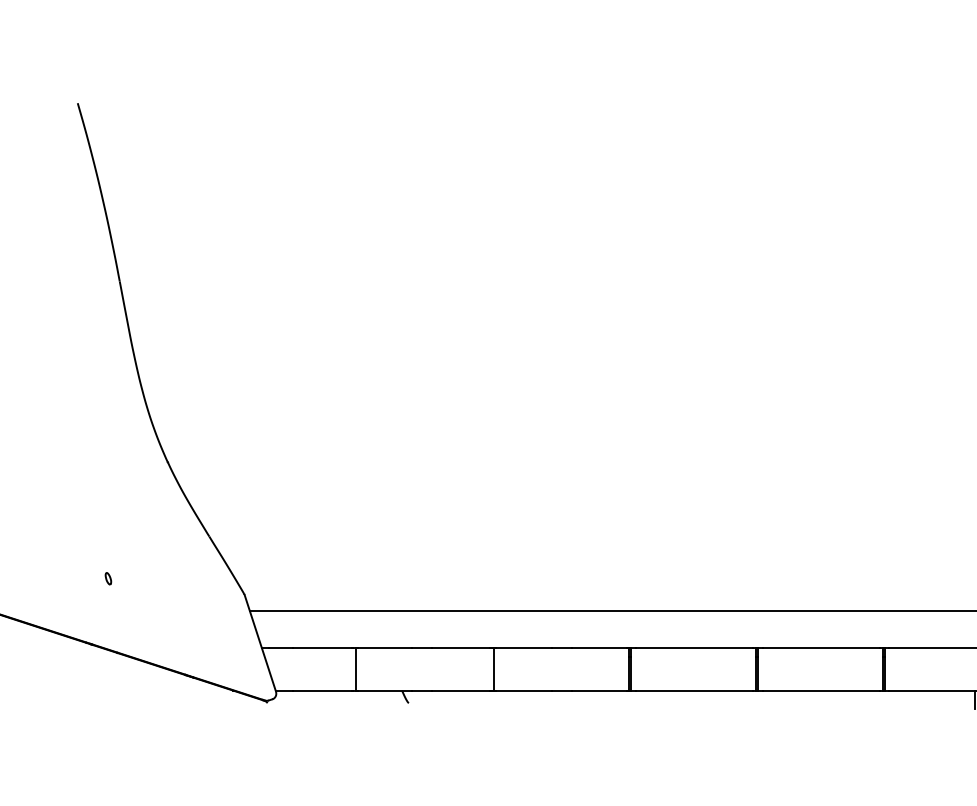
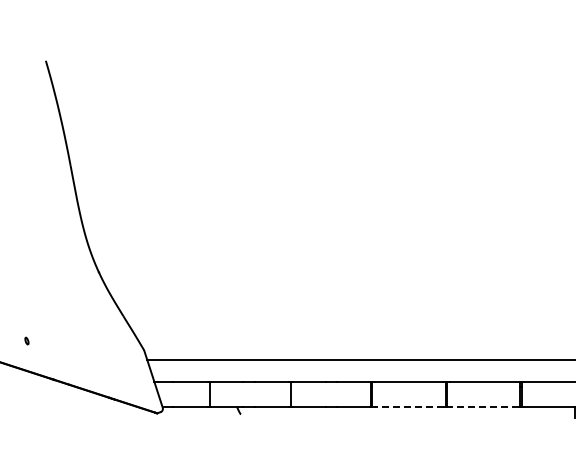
part: (107, 577) -> (26, 340), moved
line: (694, 691) -> (409, 407), solid -> dashed
line: (821, 691) -> (484, 407), solid -> dashed

